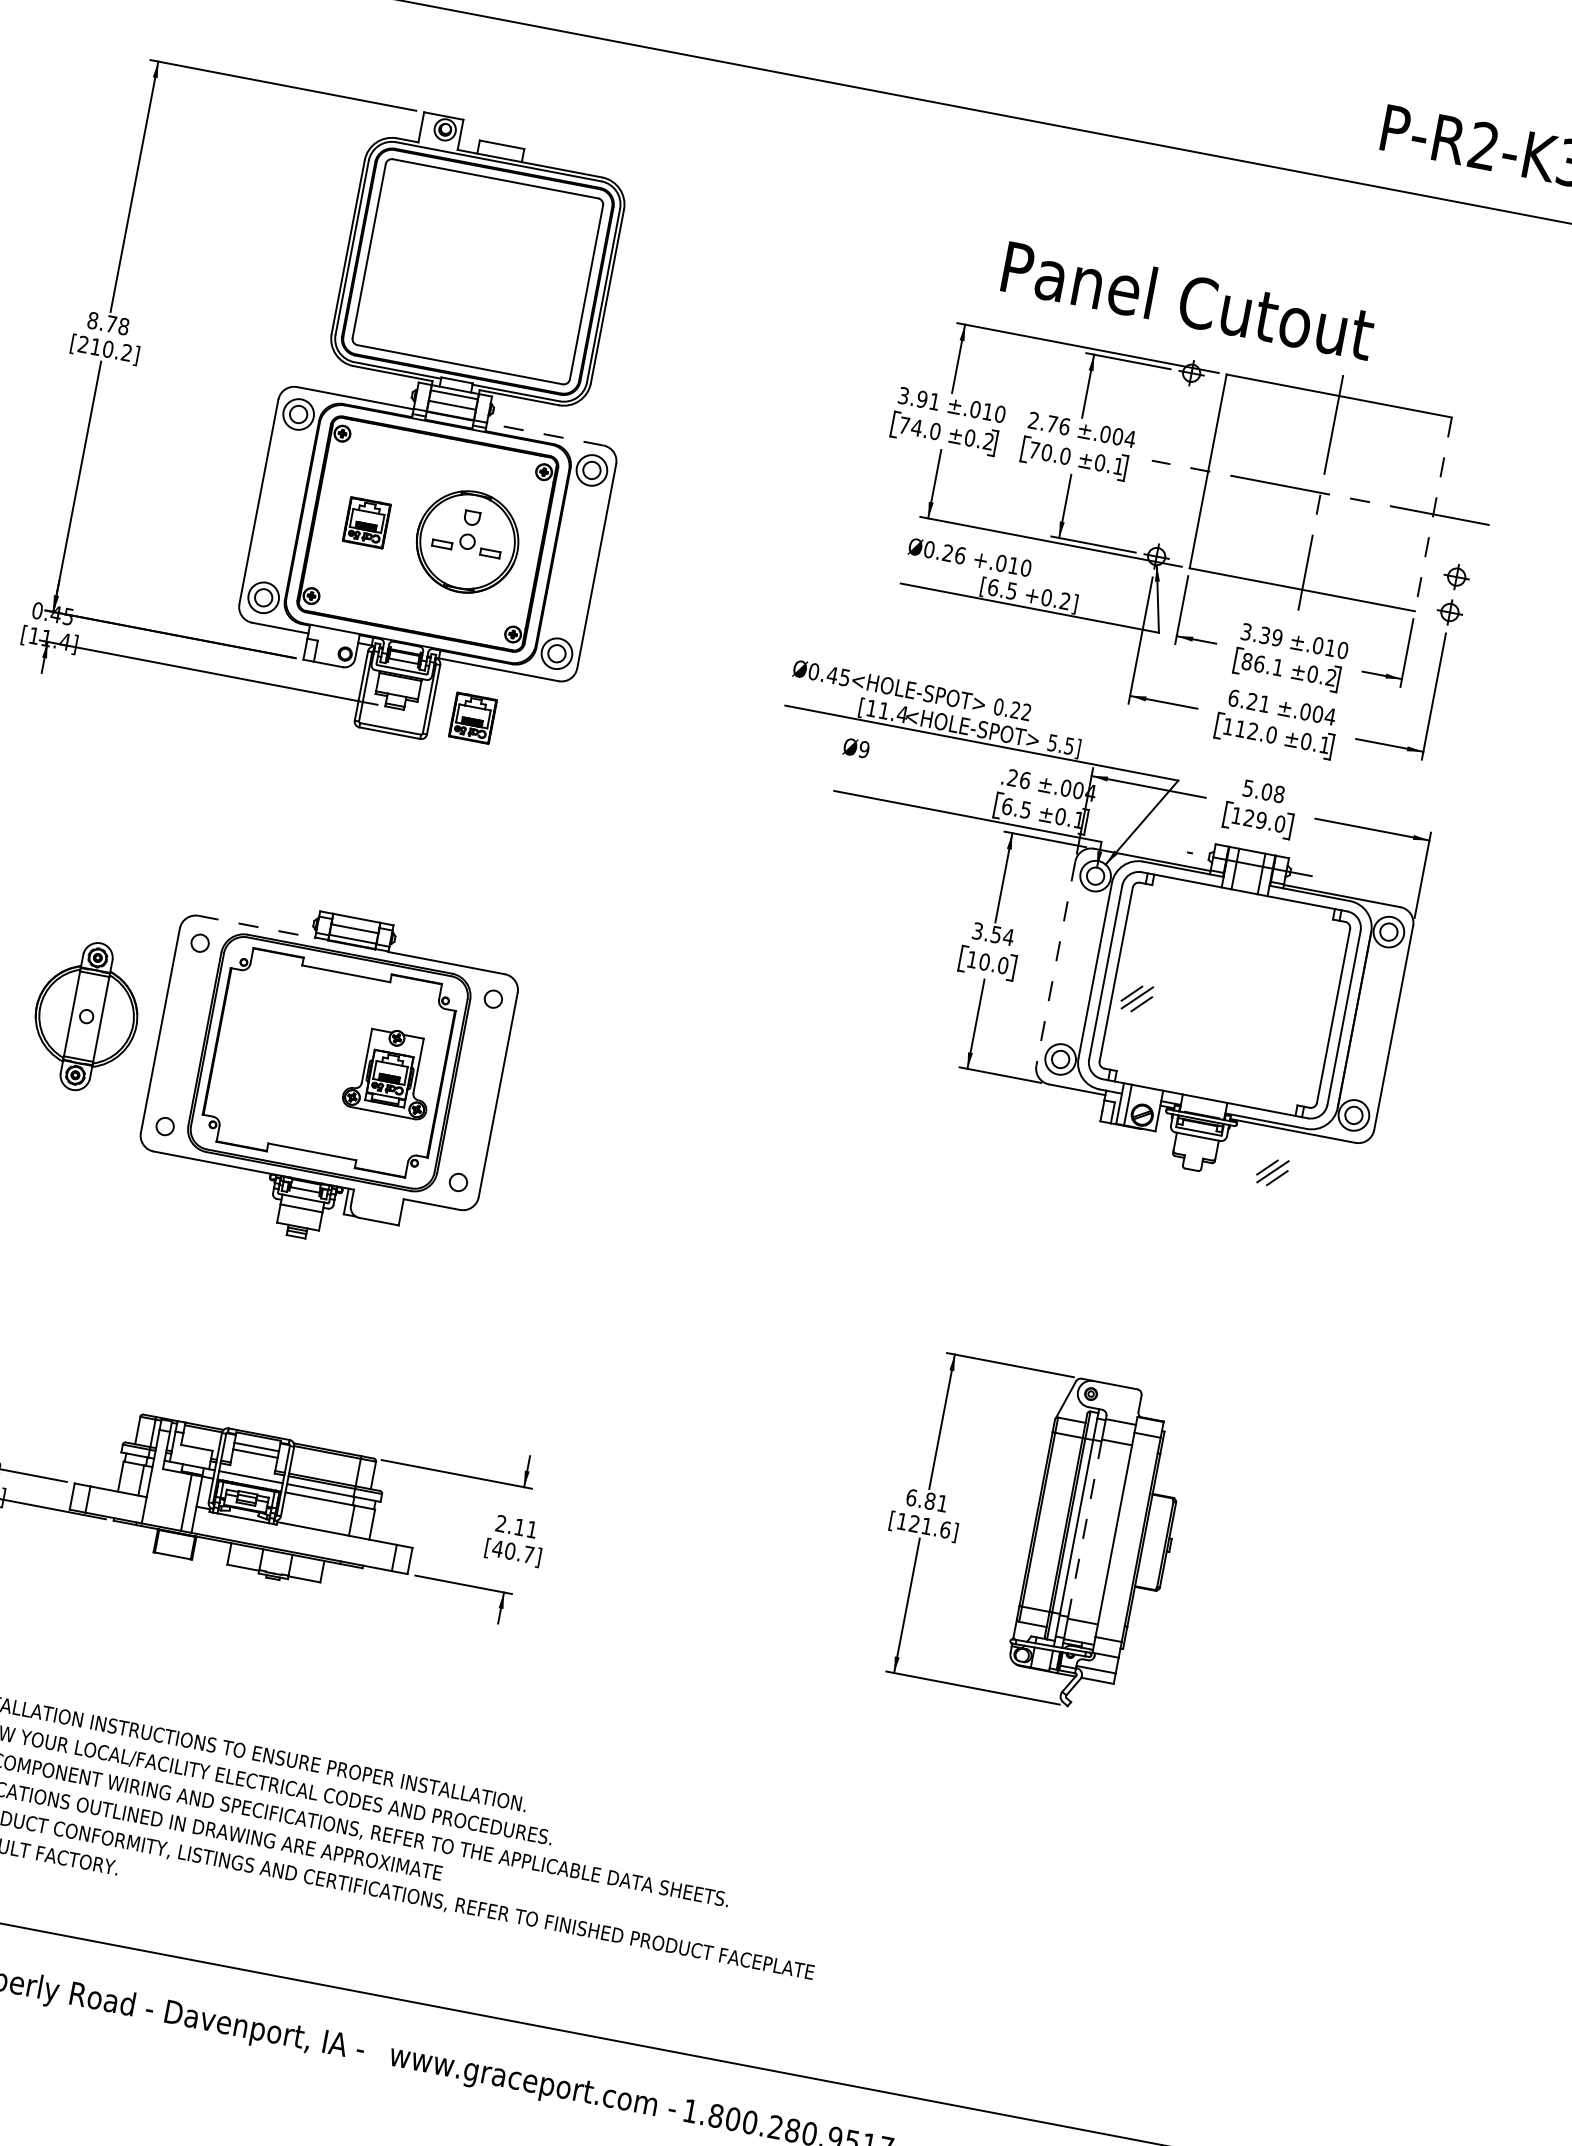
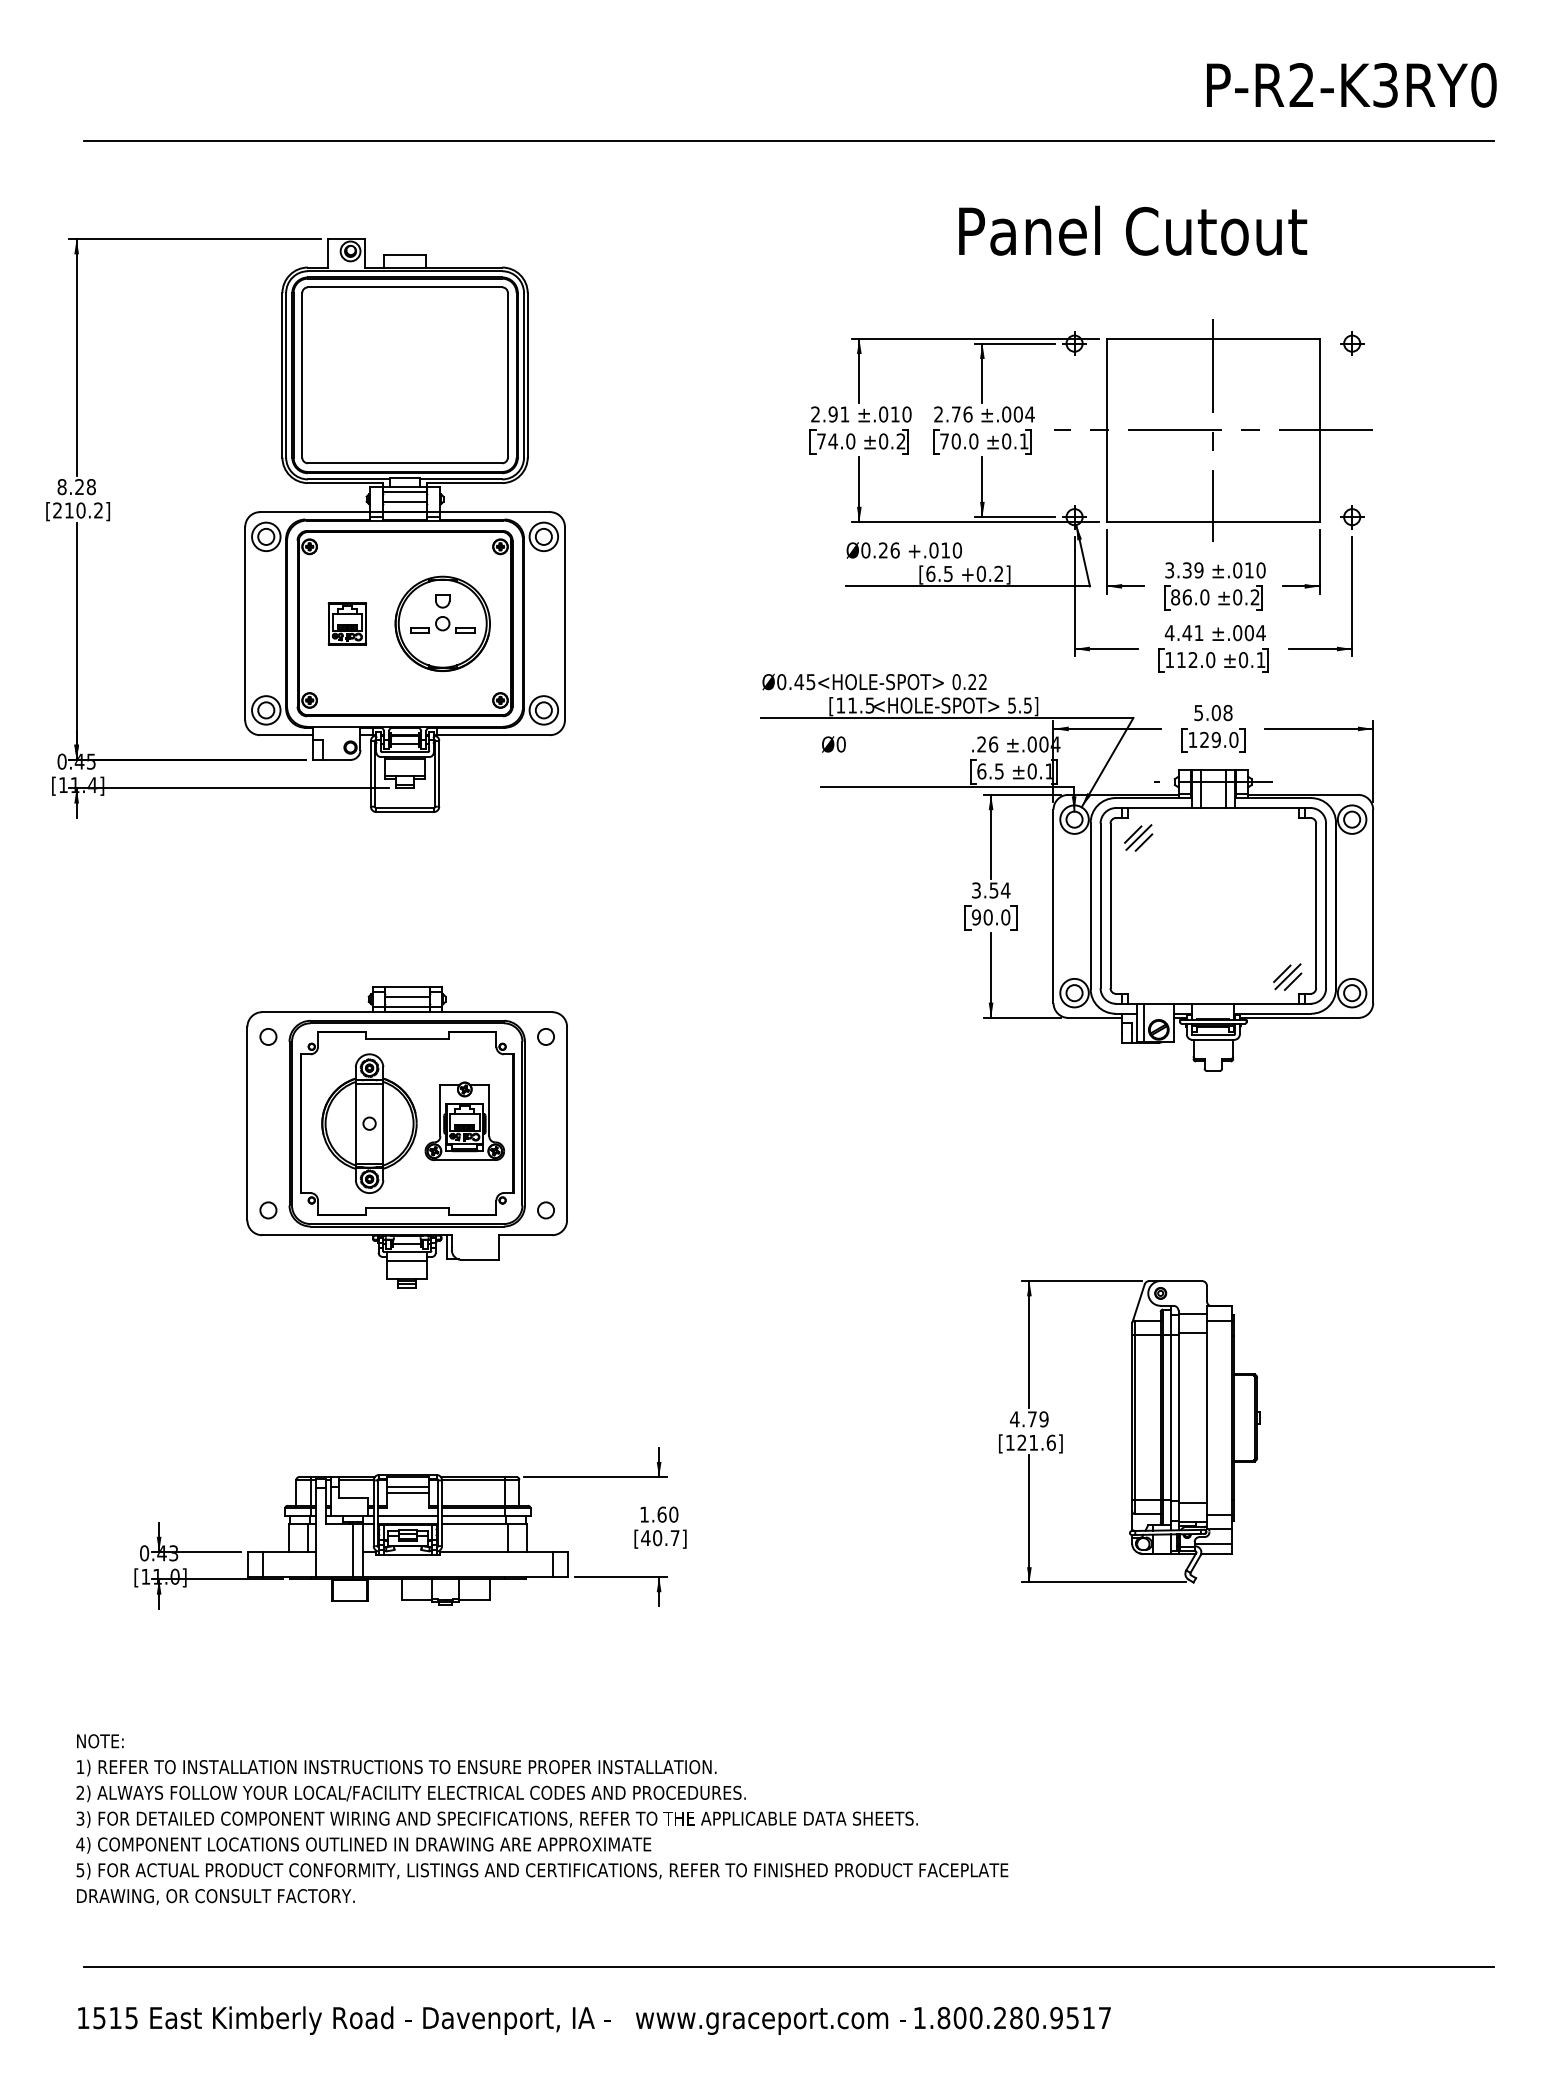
text: (1188, 300) -> (1133, 230), moved
text: (111, 323) -> (79, 486), 8.78 -> 8.28
text: (903, 395) -> (815, 414), 3.91 -> 2.91
line: (544, 434) -> (494, 512), dashed -> solid
line: (1432, 514) -> (1319, 430), dashed -> solid
part: (1457, 577) -> (1352, 343), moved
text: (1277, 667) -> (1204, 597), 86.1 -> 86.0
text: (1242, 700) -> (1178, 633), 6.21 -> 4.41
text: (901, 714) -> (869, 705), [11.4 -> [11.5
part: (473, 717) -> (478, 783), removed
text: (863, 749) -> (840, 744), Ø9 -> Ø0
line: (256, 927) -> (317, 1012), dashed -> solid
text: (972, 959) -> (976, 917), 10.0 -> 90.0
line: (1055, 963) -> (1053, 906), dashed -> solid
part: (1136, 997) -> (1138, 837), moved
part: (86, 1016) -> (369, 1123), moved
part: (1272, 1171) -> (1287, 976), moved
text: (927, 1500) -> (1029, 1419), 6.81 -> 4.79
text: (517, 1526) -> (659, 1514), 2.11 -> 1.60
line: (1084, 1528) -> (1178, 1417), dashed -> solid

